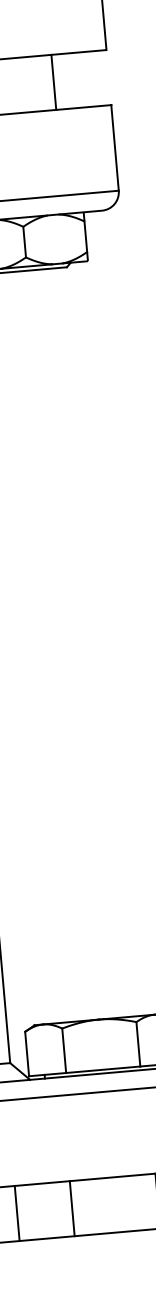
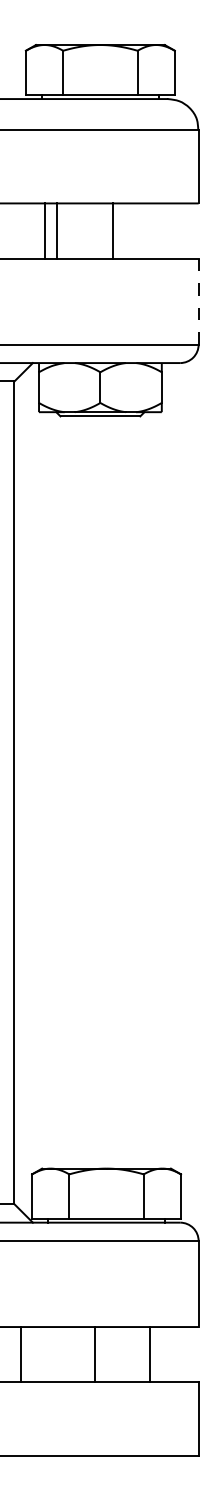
line: (53, 81) -> (113, 230), moved
line: (114, 147) -> (198, 301), solid -> dashed
line: (72, 1208) -> (94, 1354), moved
line: (17, 1213) -> (21, 1354), moved

